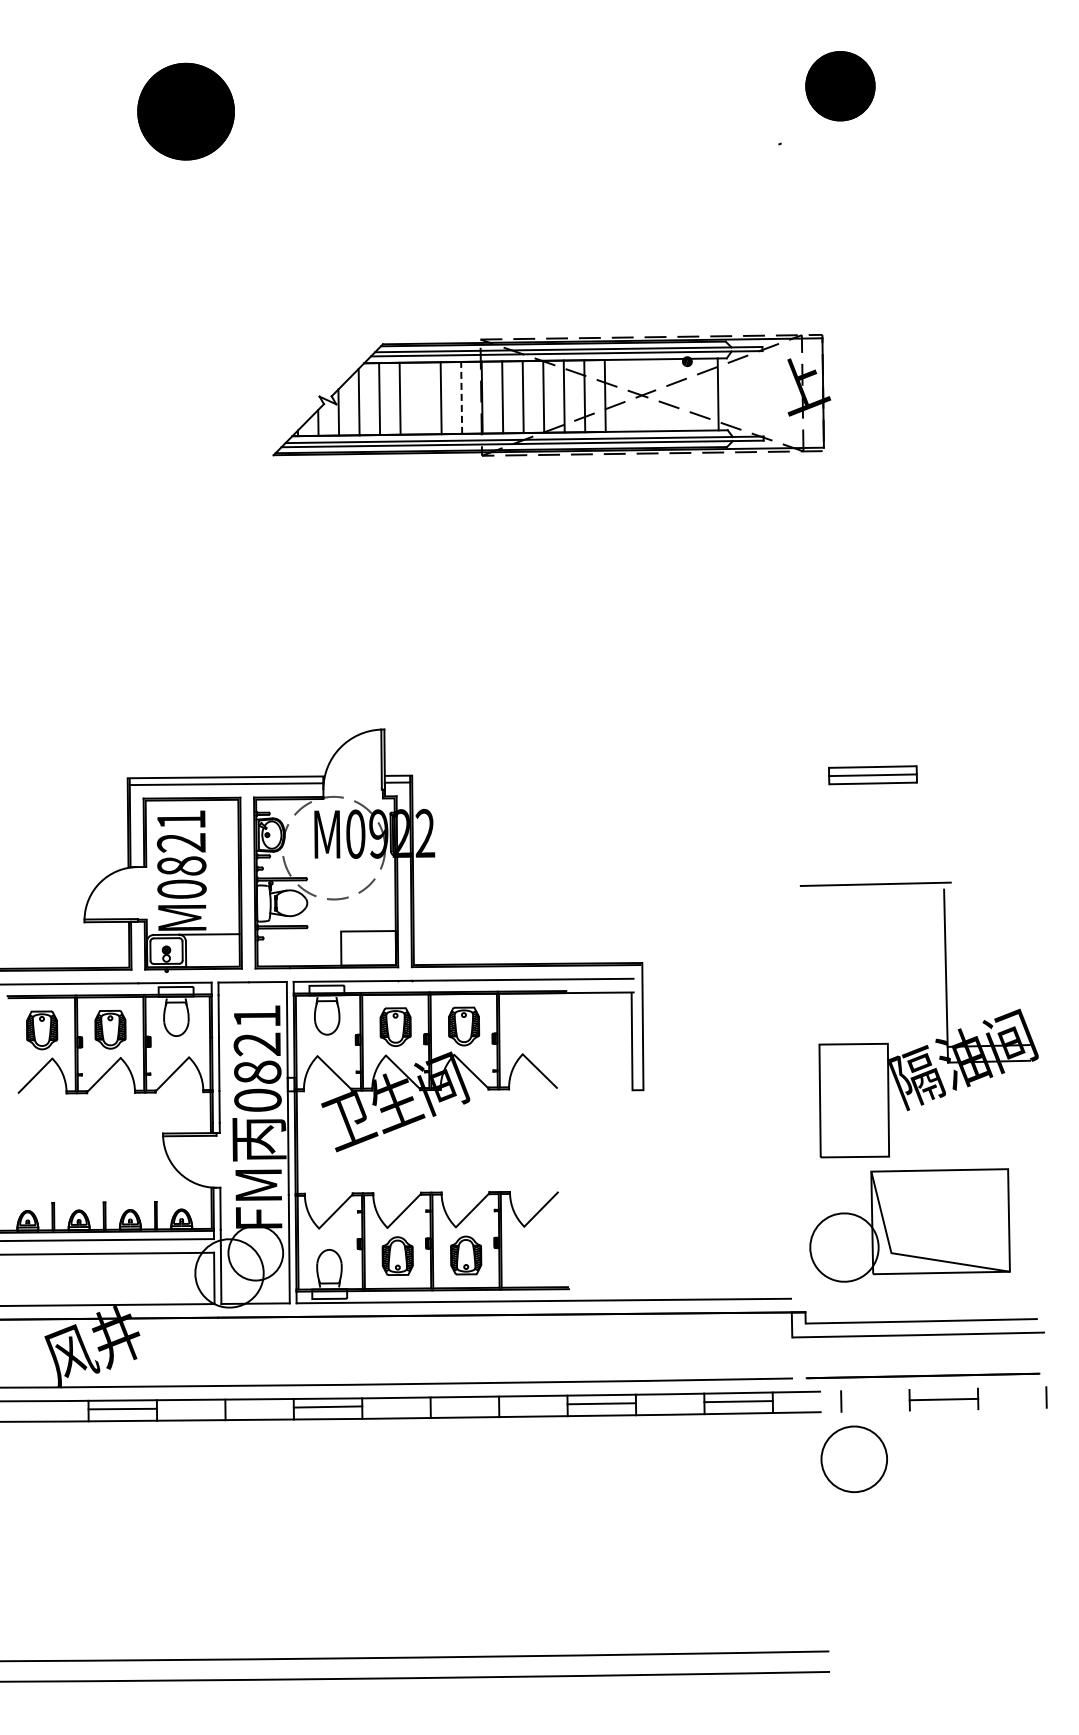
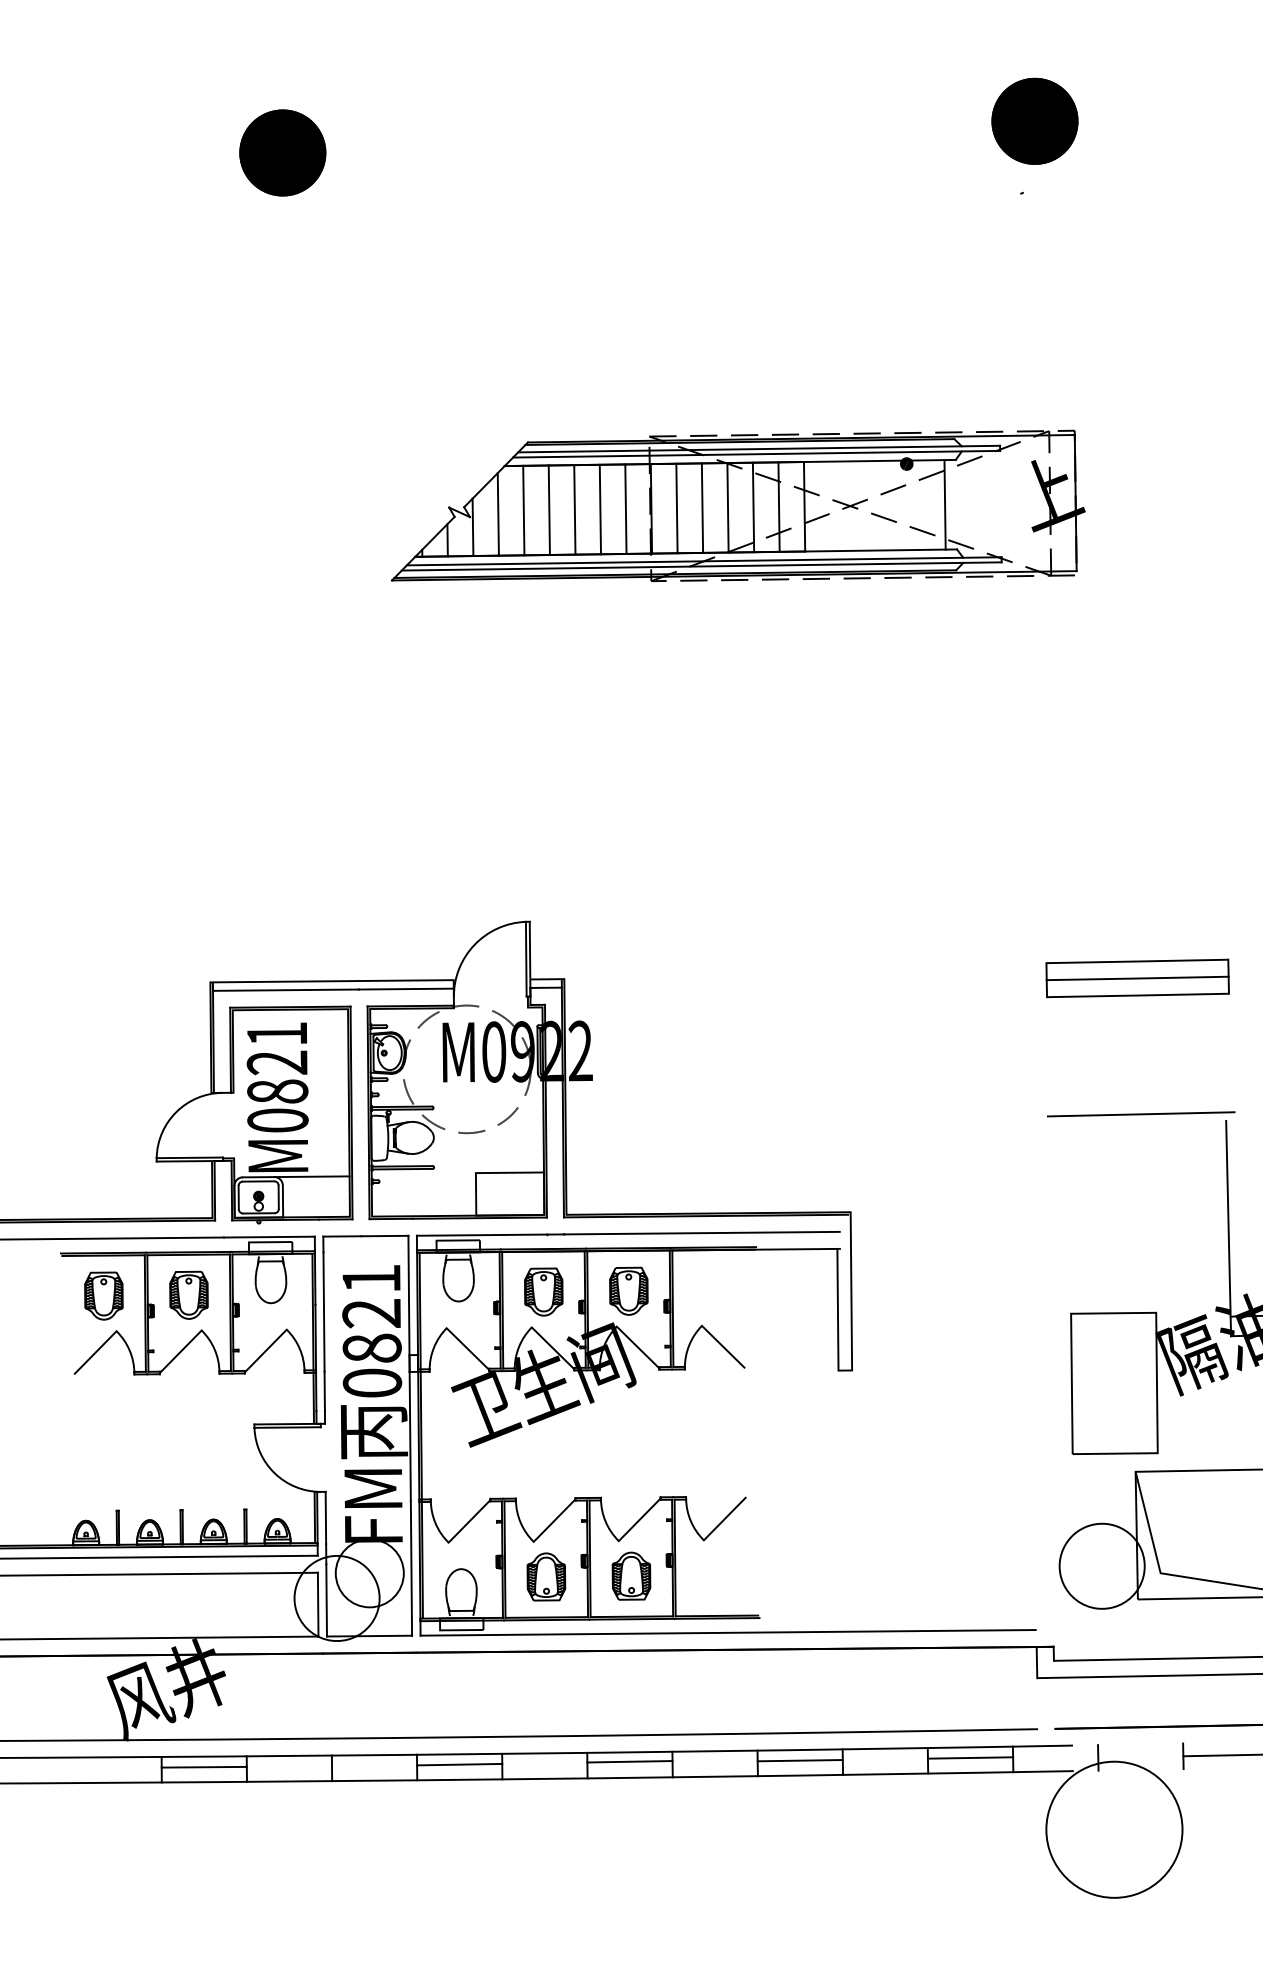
part: (840, 86) -> (1035, 121), moved
part: (185, 111) -> (282, 152), size x0.71
line: (461, 397) -> (625, 508), dashed -> solid
line: (420, 398) -> (574, 509), added
part: (872, 775) -> (1137, 978), size x1.67
line: (464, 1404) -> (629, 1761), added
circle: (854, 1459) -> (1114, 1829), size x1.67

